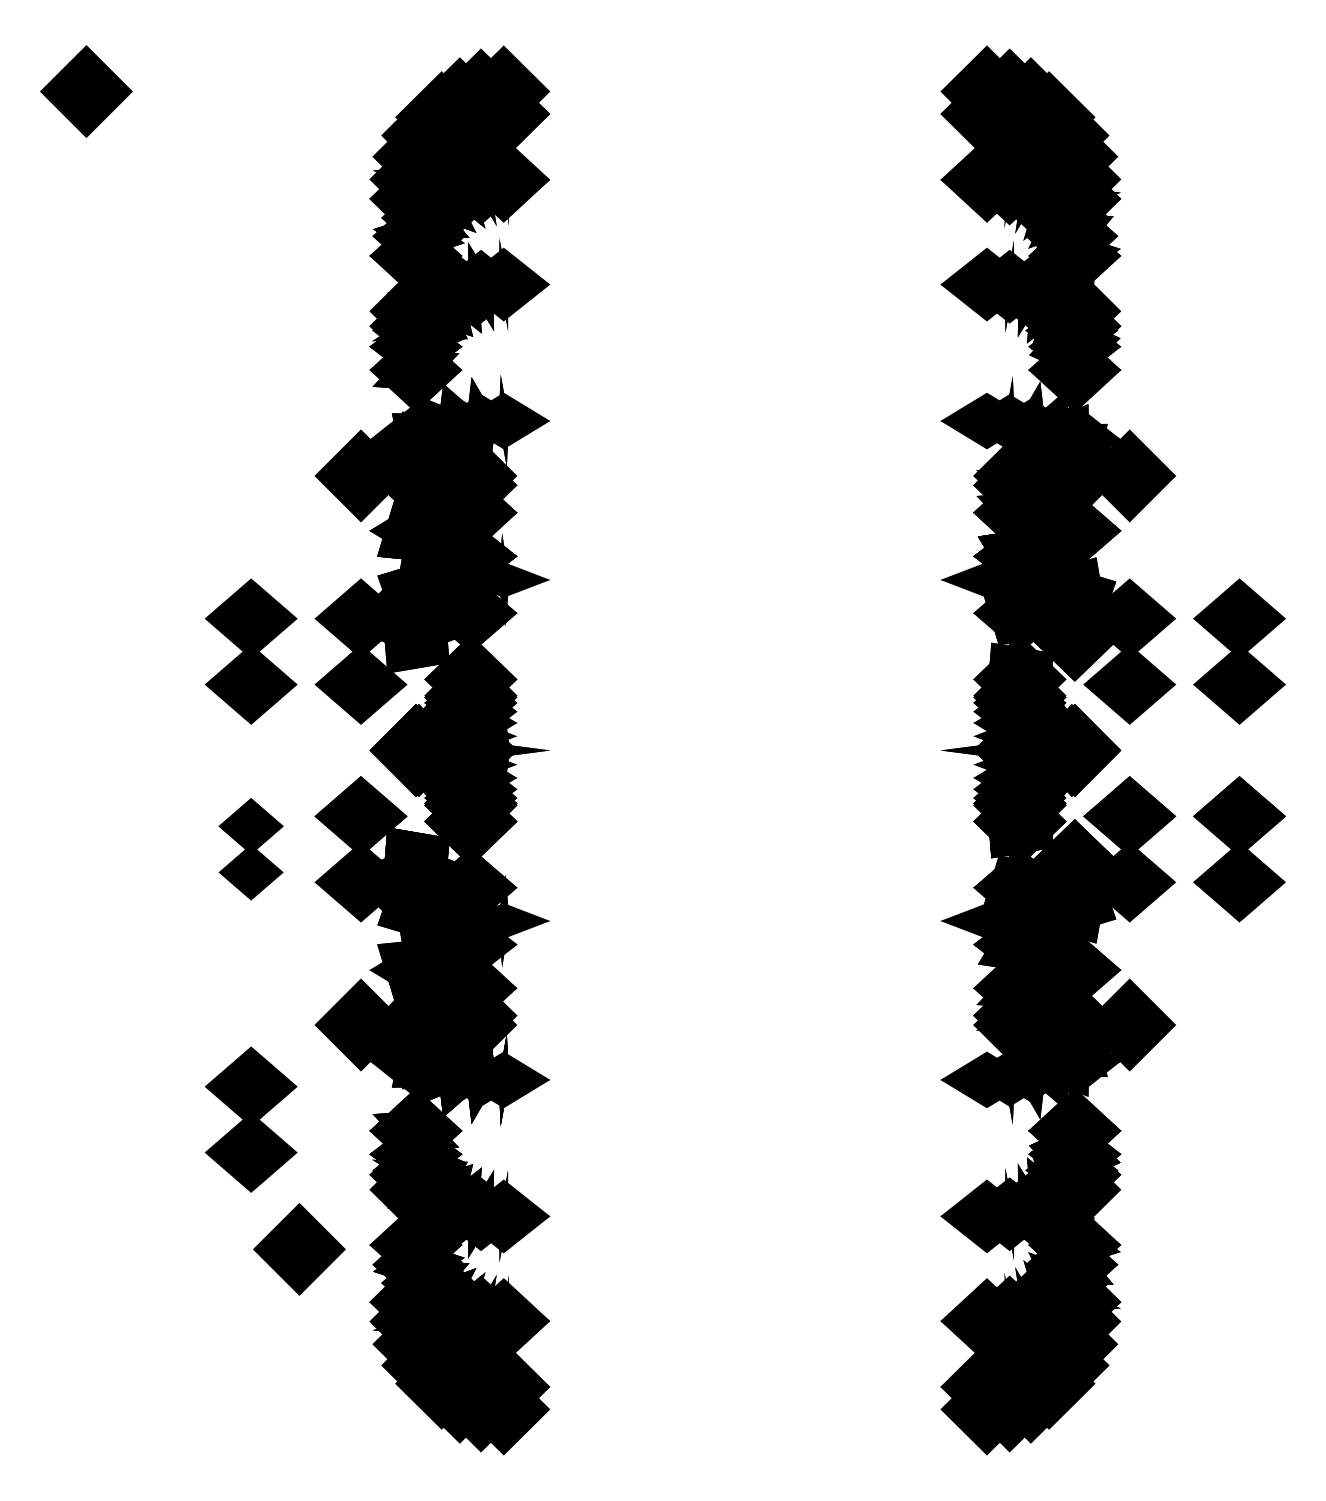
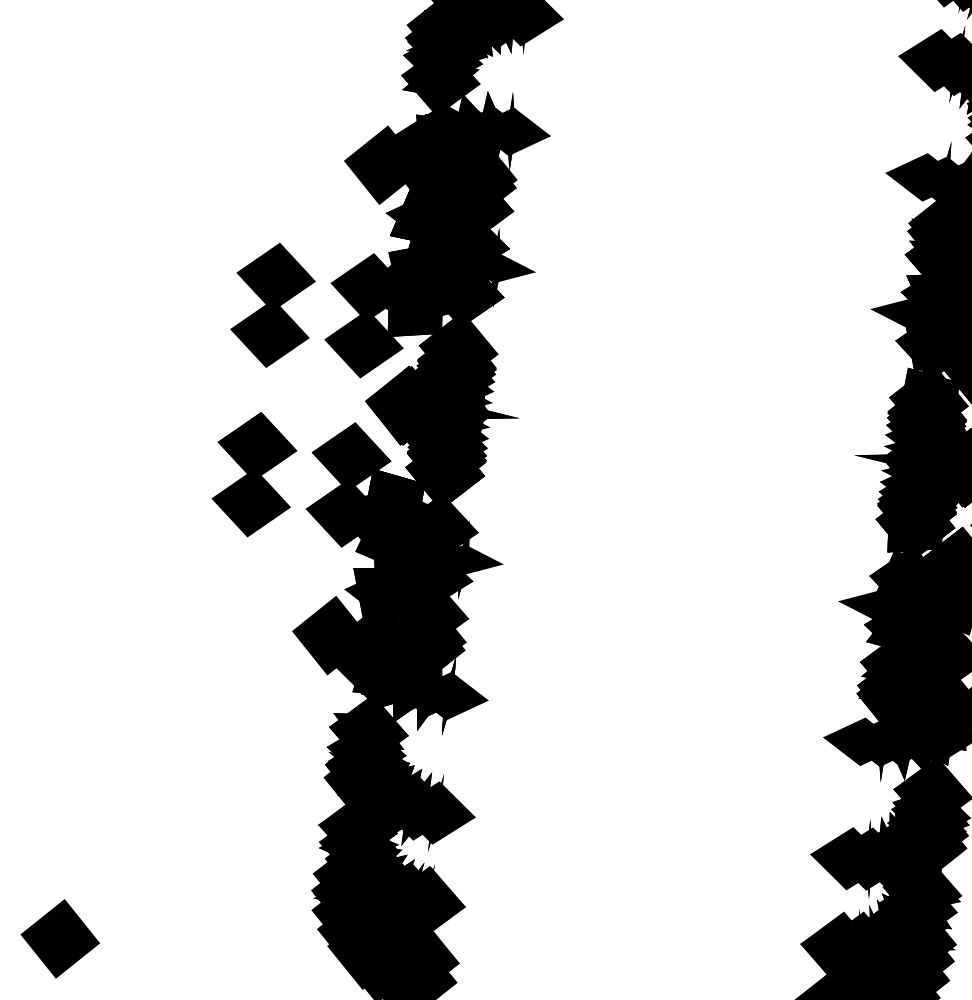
part: (250, 849) -> (253, 474), size x1.43
part: (250, 1119) -> (228, 706), removed
part: (299, 1249) -> (60, 939), moved

